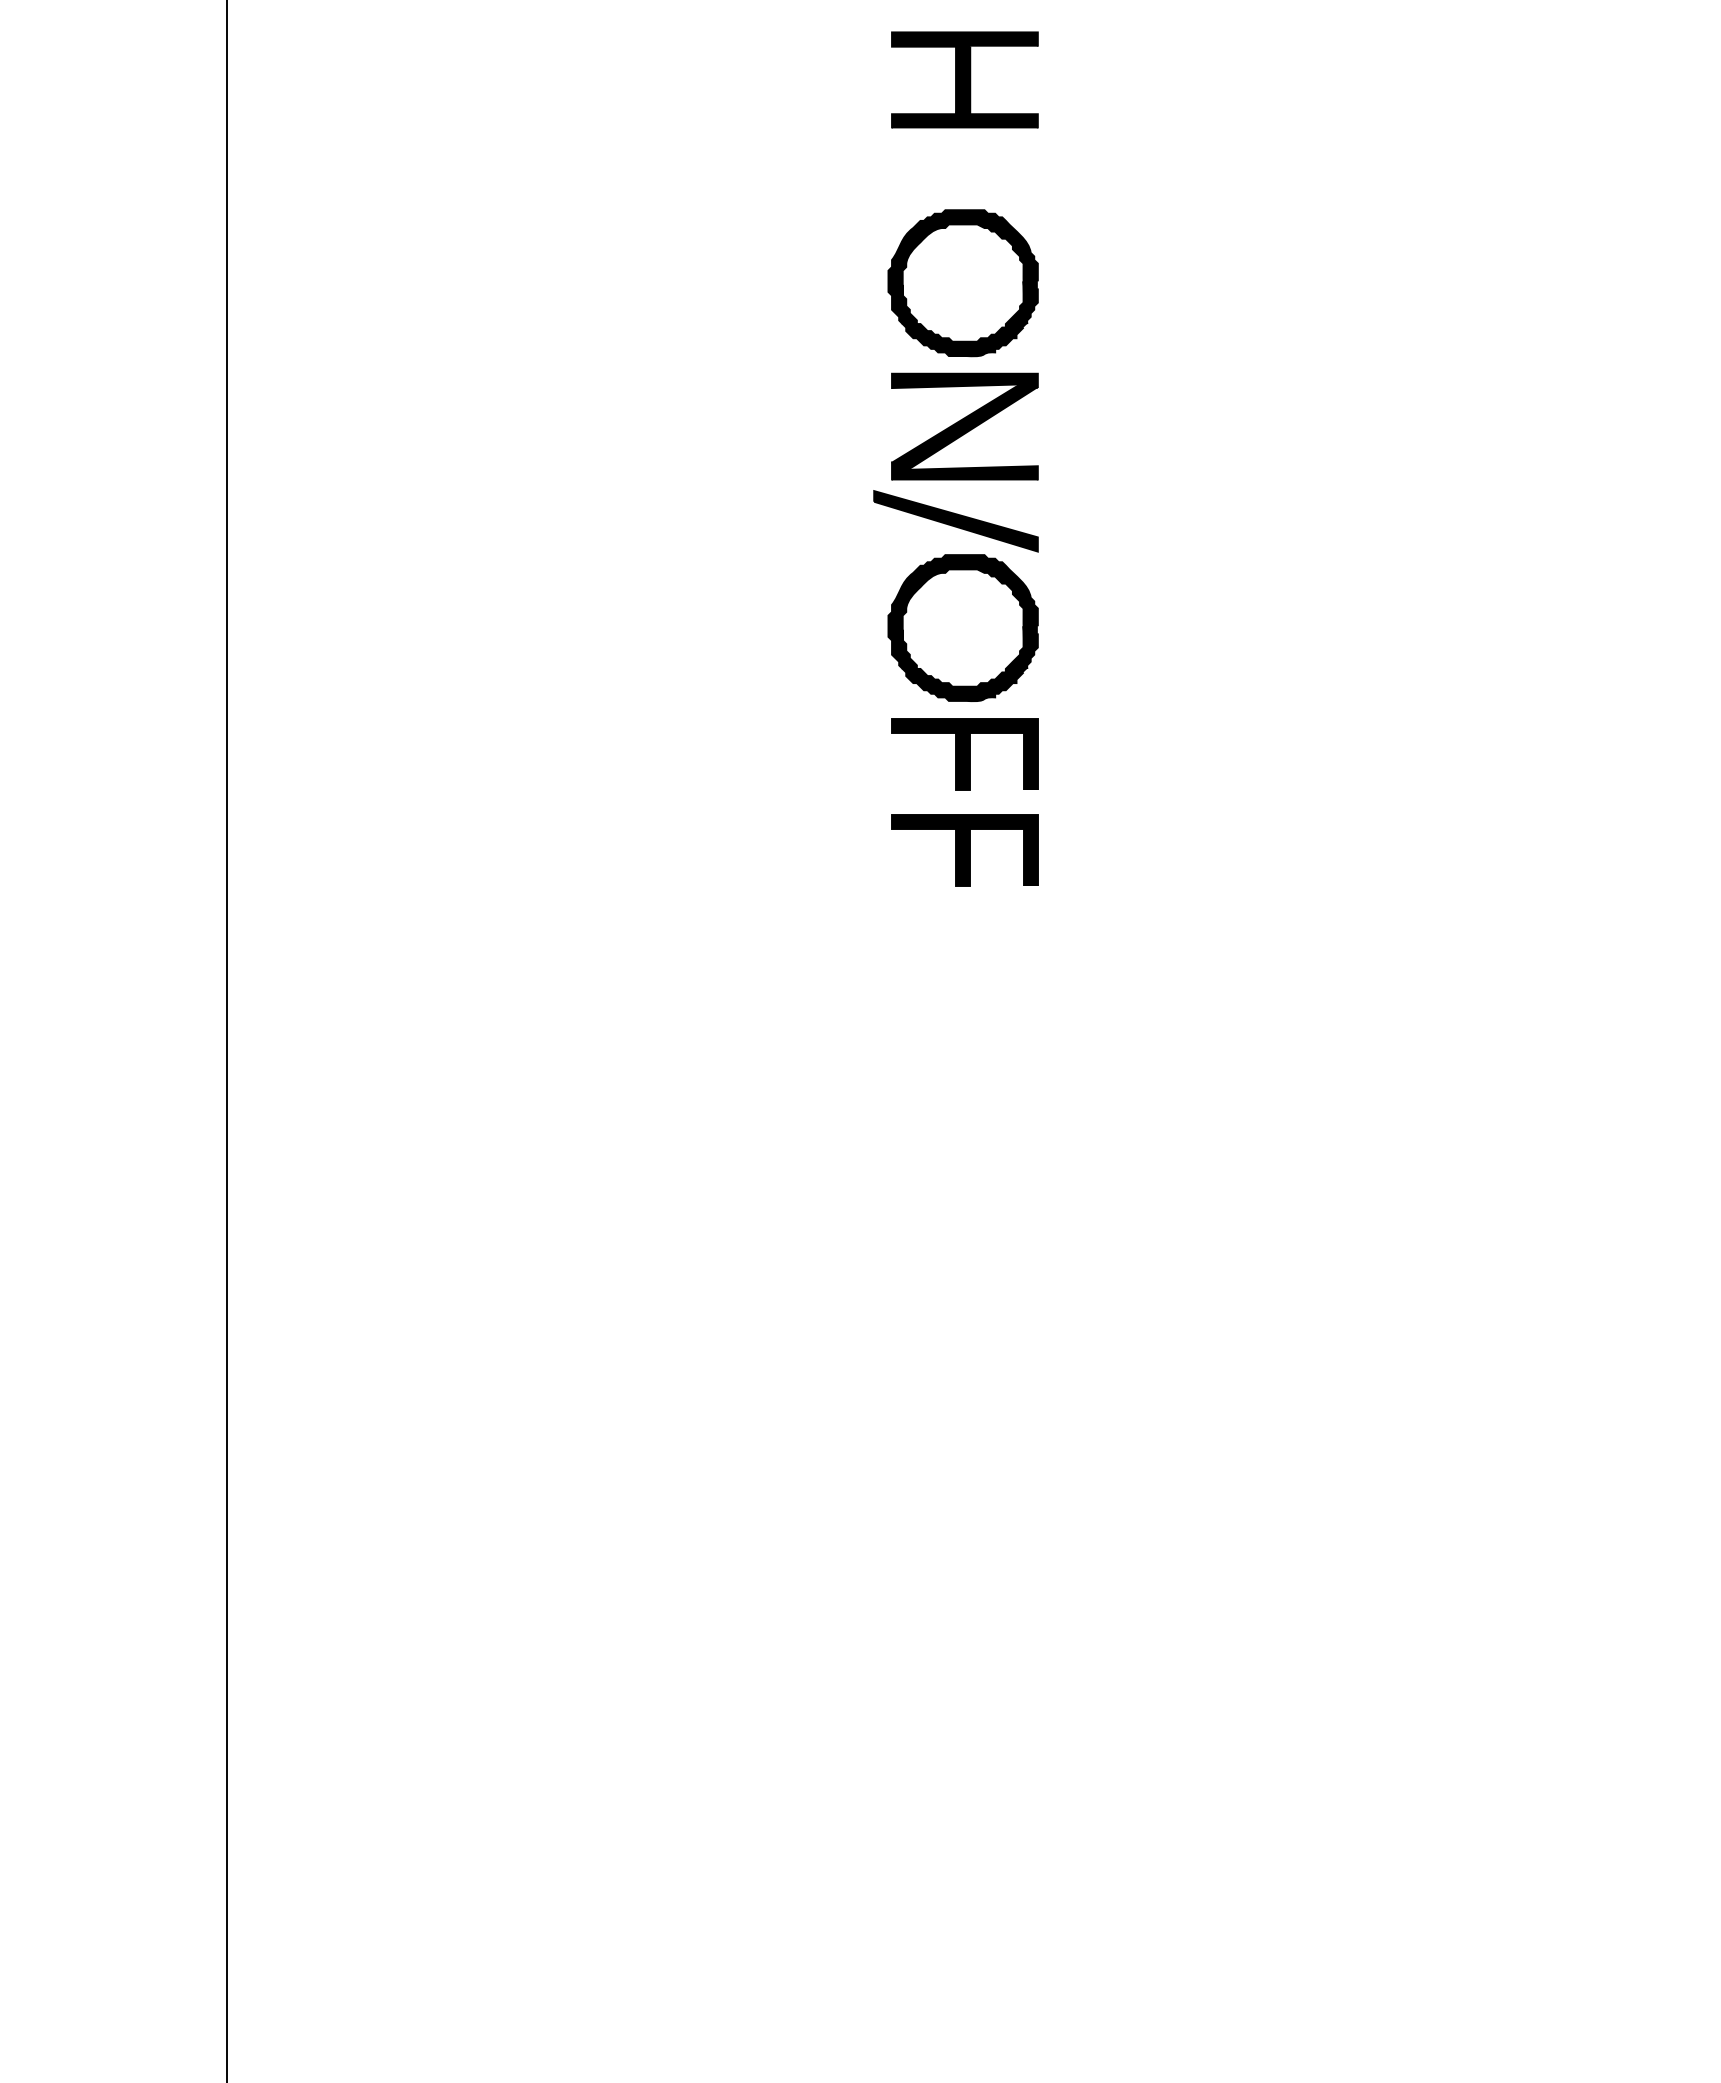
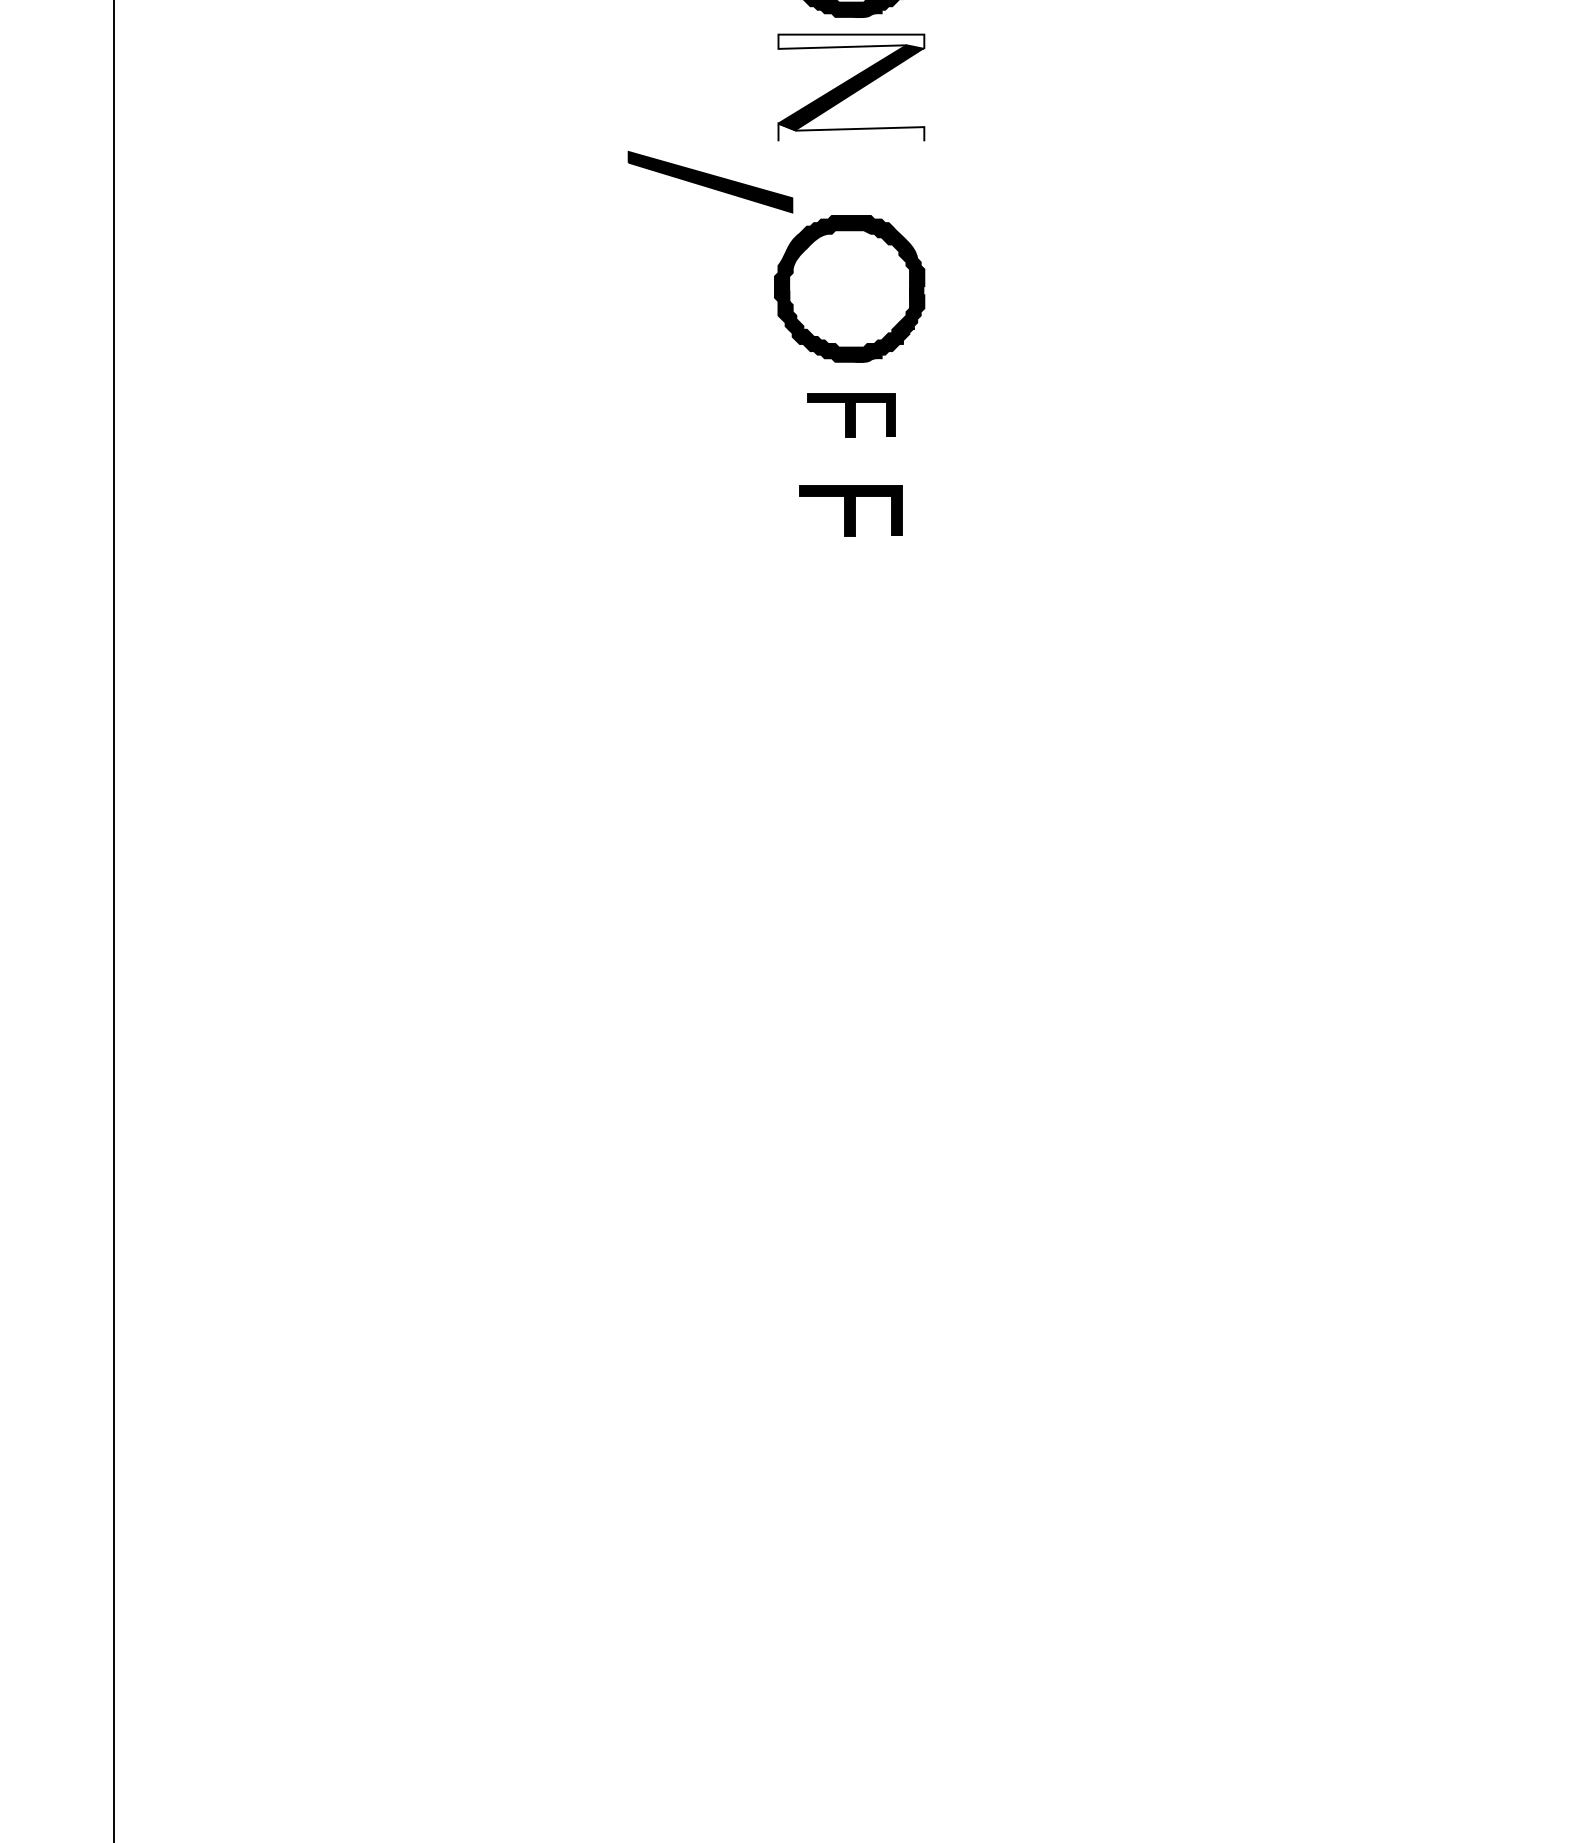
fill: (964, 380) -> (850, 41), removed
fill: (964, 471) -> (850, 132), removed
part: (955, 521) -> (709, 182), moved
part: (964, 754) -> (850, 415), size x0.6
part: (964, 850) -> (850, 511), size x0.7

